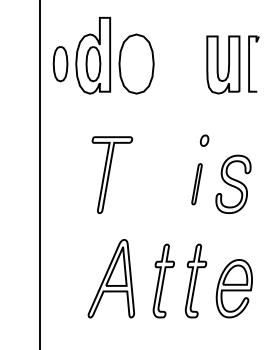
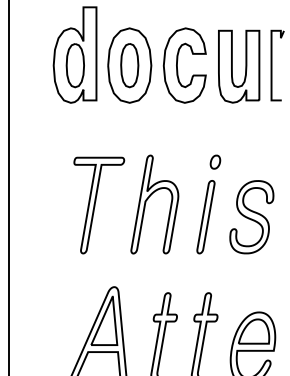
part: (179, 63) -> (183, 64), added
part: (60, 64) -> (129, 66), moved
part: (152, 169) -> (149, 198), added
part: (196, 183) -> (205, 216), size x1.43

